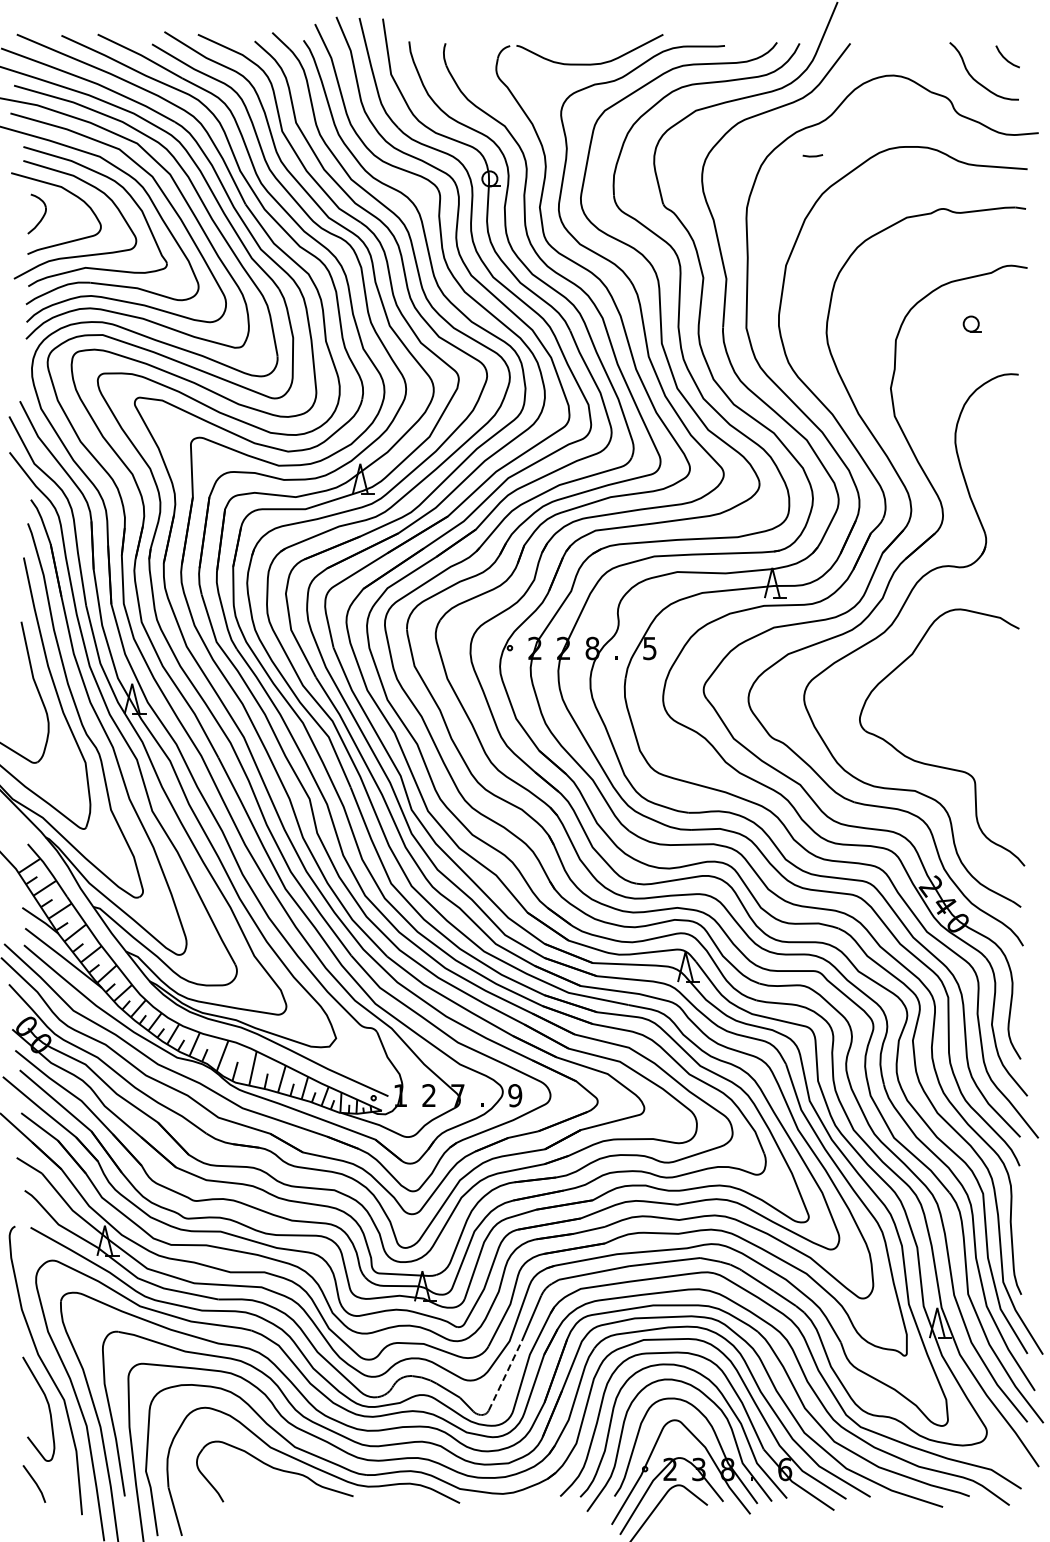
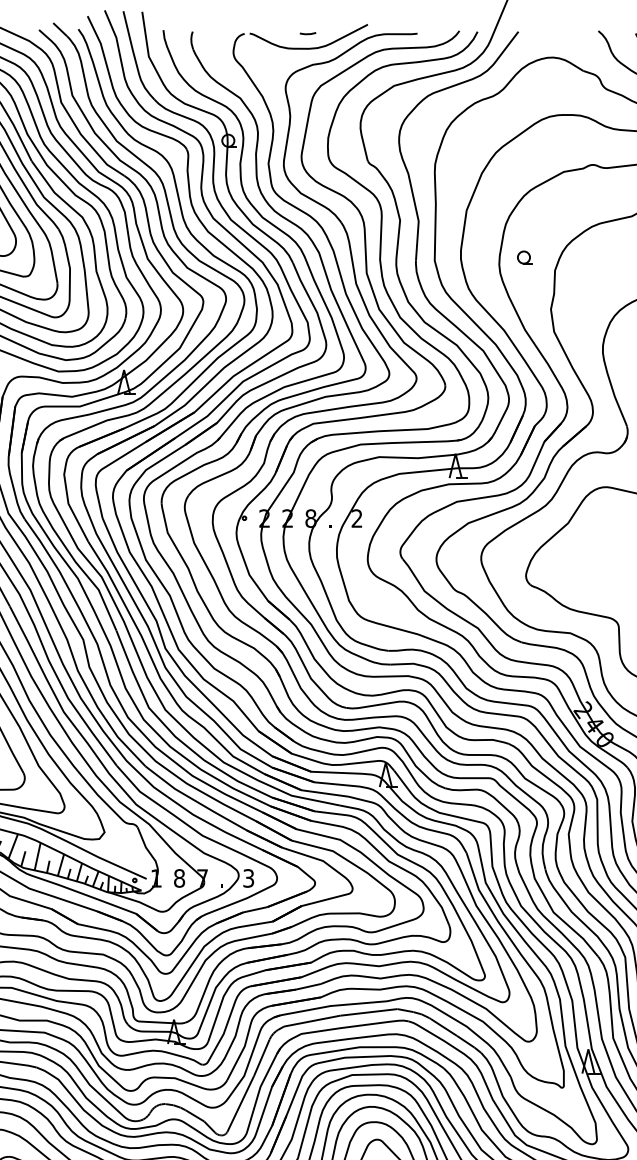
line: (812, 155) -> (307, 33), moved
part: (971, 323) -> (524, 257), moved
text: (649, 648) -> (356, 518), 5 -> 2
text: (429, 1095) -> (179, 878), 2 -> 8
text: (515, 1095) -> (248, 878), 9 -> 3
line: (505, 1375) -> (240, 1103), dashed -> solid

